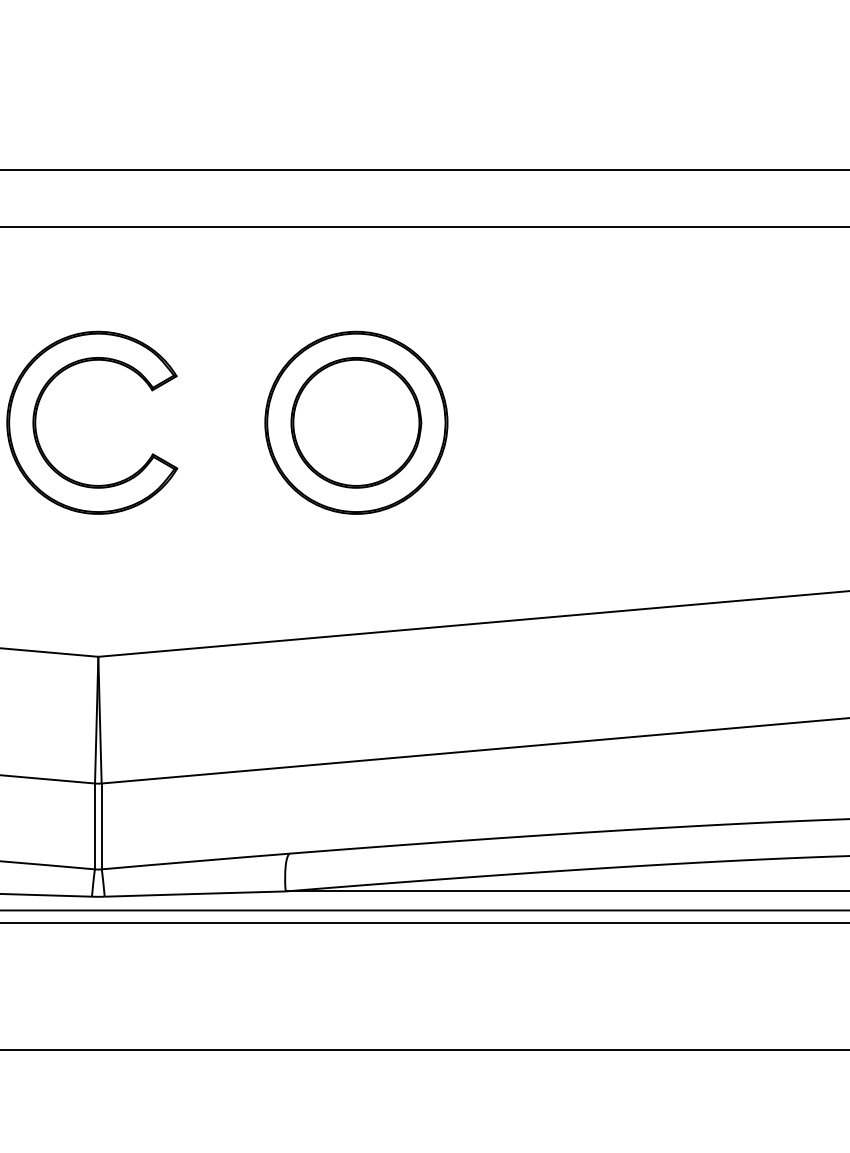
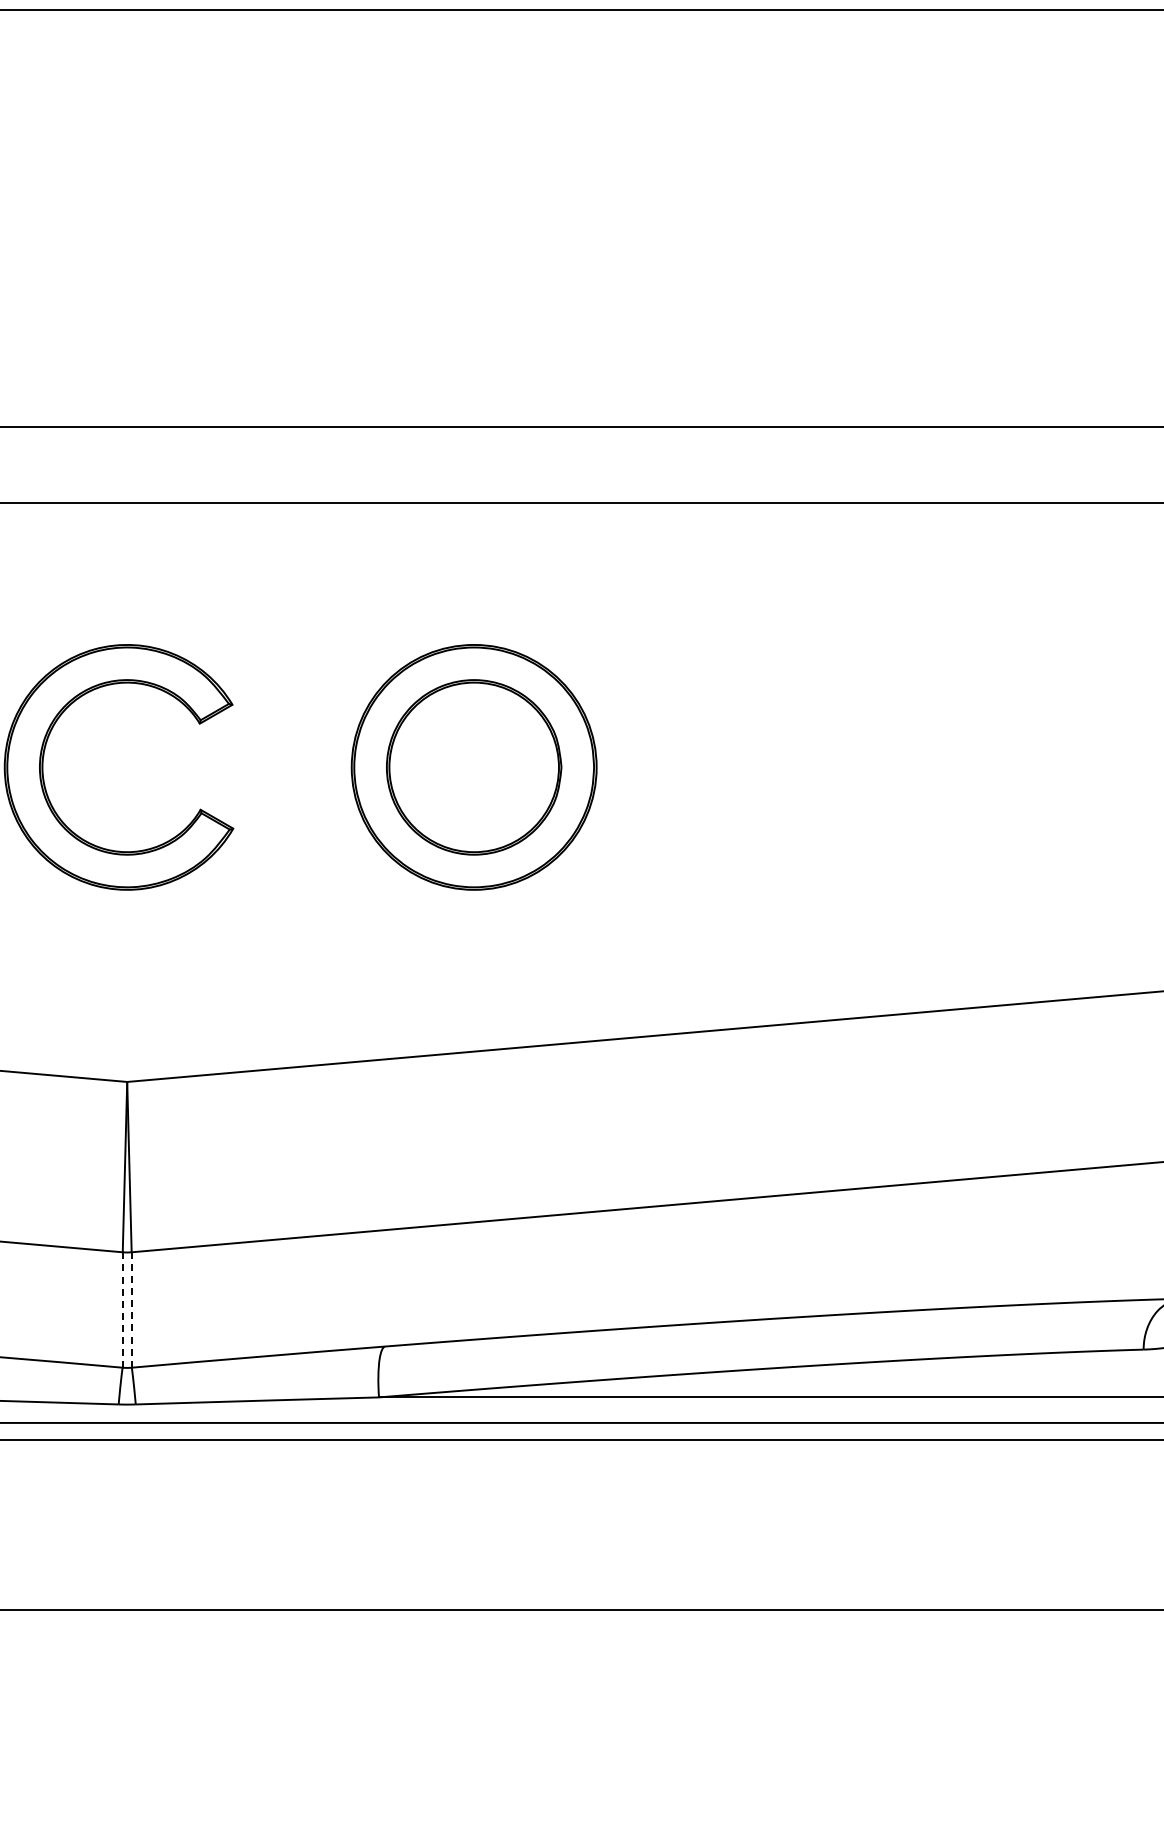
line: (94, 826) -> (122, 1310), solid -> dashed
line: (101, 826) -> (131, 1310), solid -> dashed

